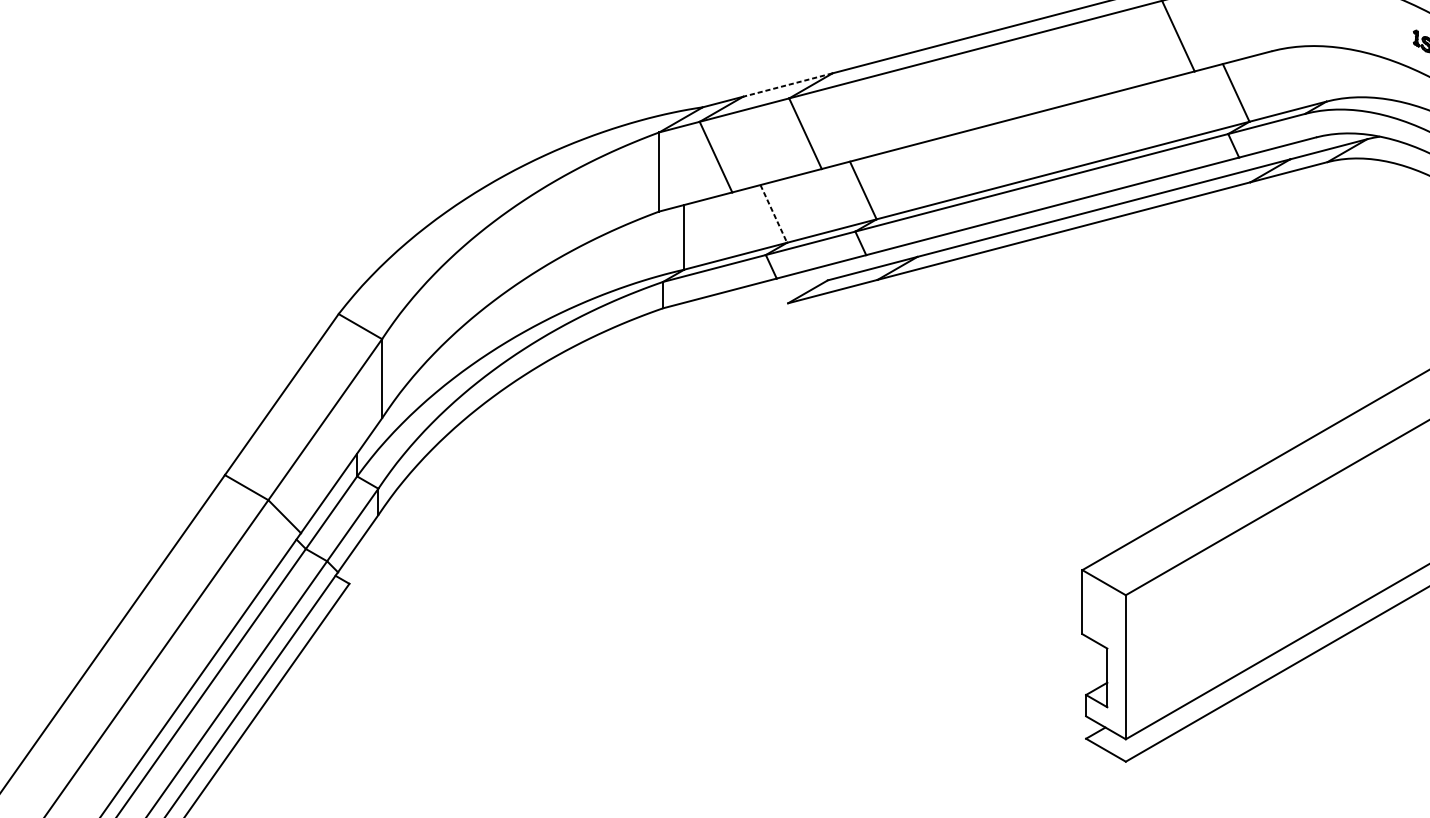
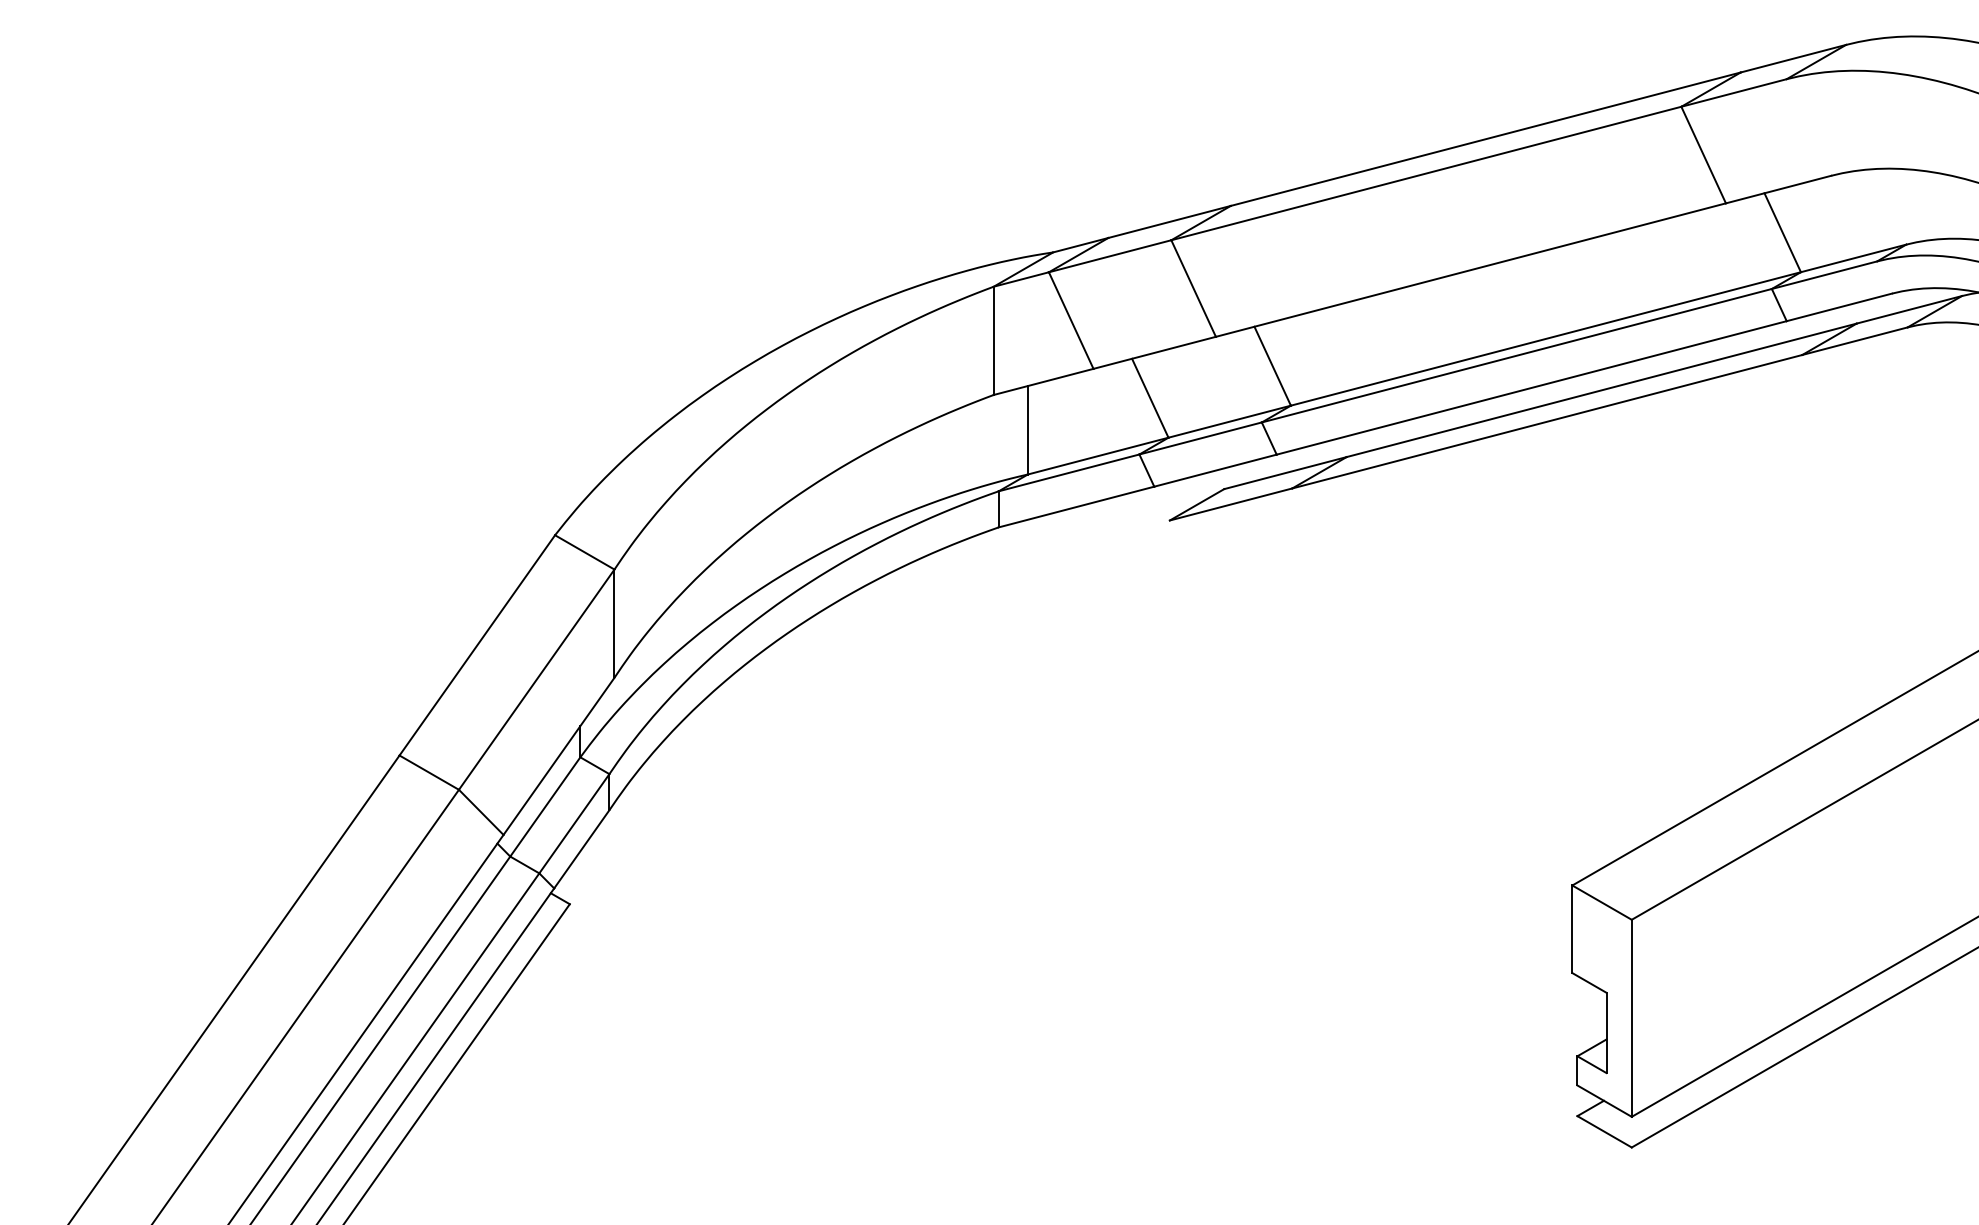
line: (787, 85) -> (1169, 222), dashed -> solid
line: (773, 214) -> (1150, 398), dashed -> solid

